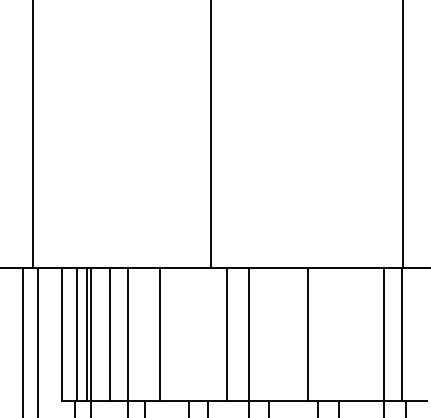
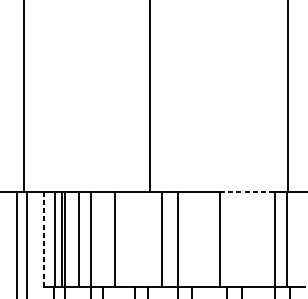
line: (346, 268) -> (247, 191), solid -> dashed
line: (61, 334) -> (44, 239), solid -> dashed

